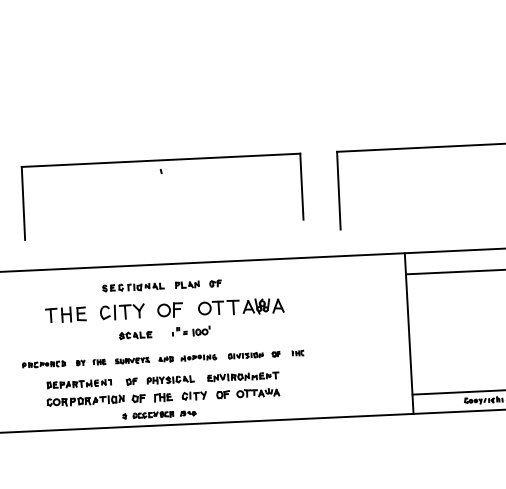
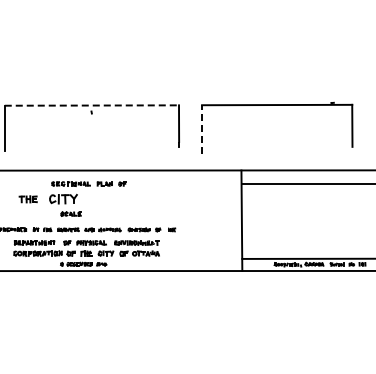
line: (162, 160) -> (92, 105), solid -> dashed
line: (339, 190) -> (202, 129), solid -> dashed
part: (66, 315) -> (28, 199), size x0.7
part: (222, 317) -> (125, 205), removed

